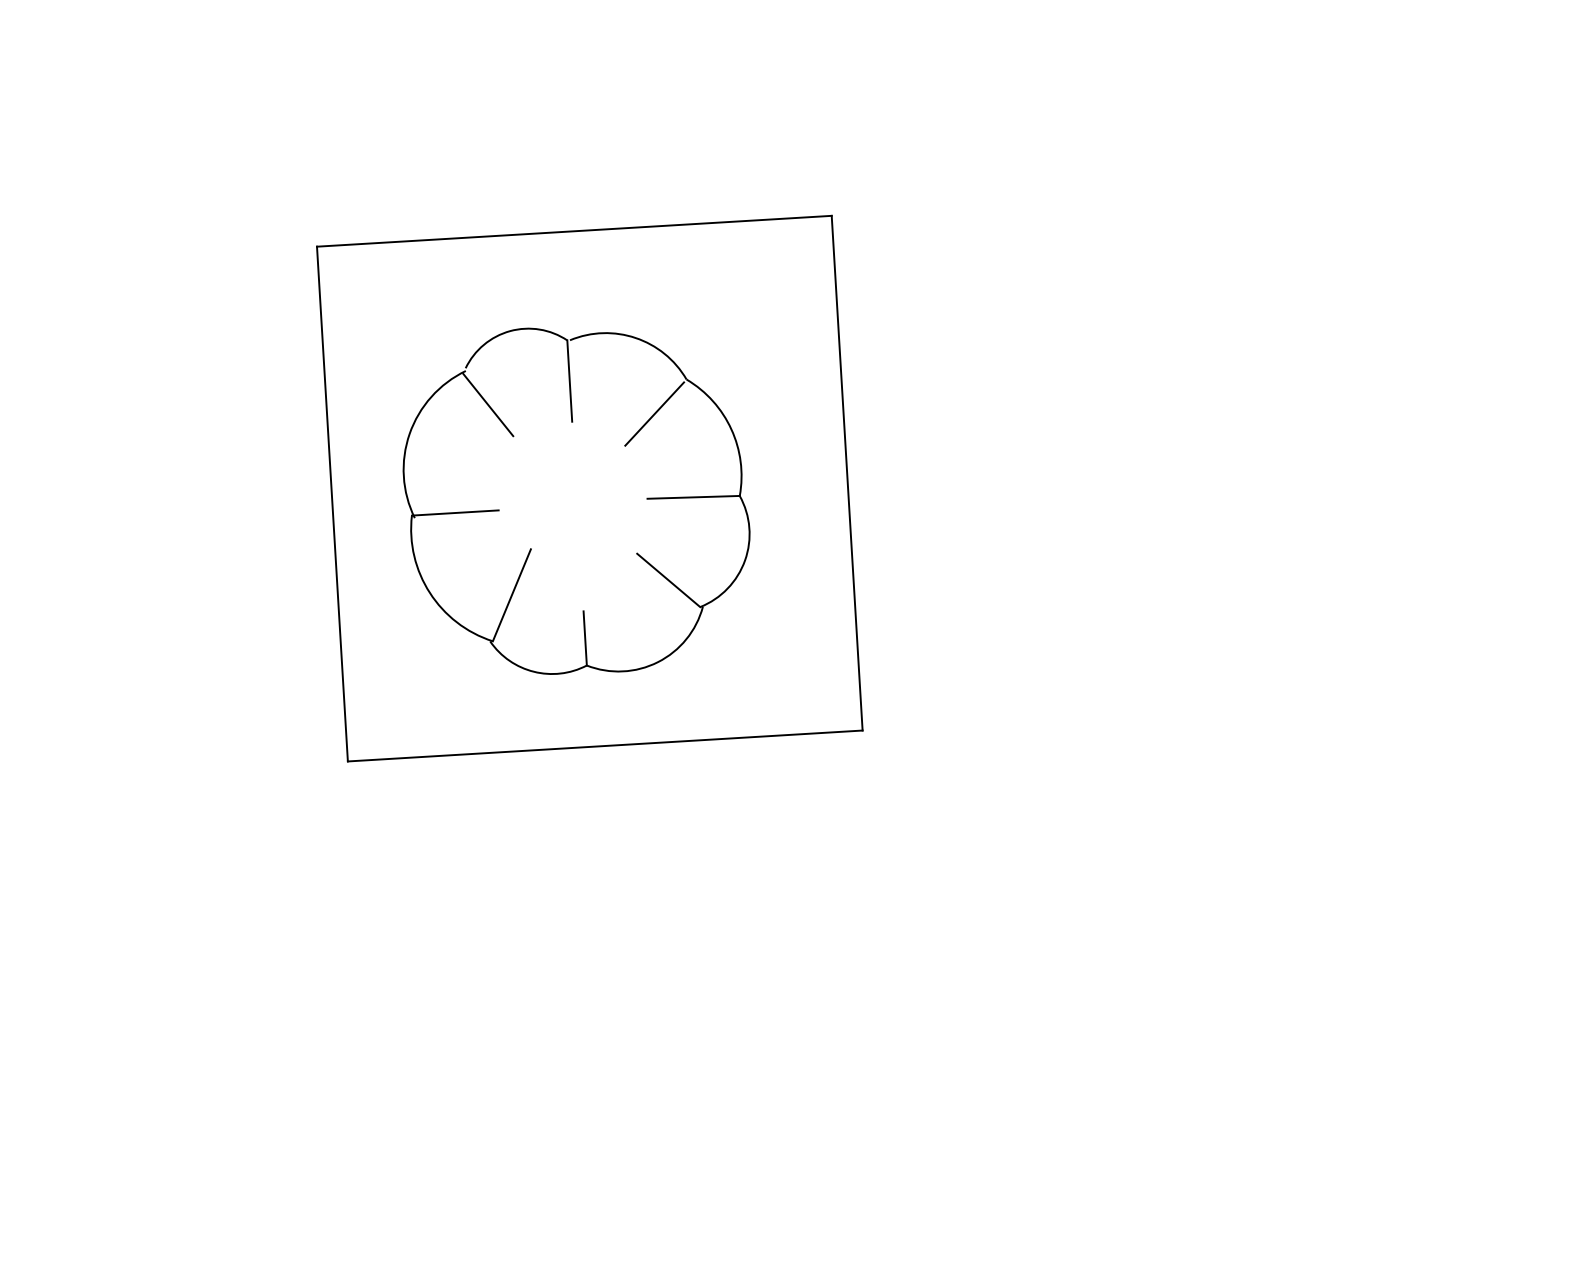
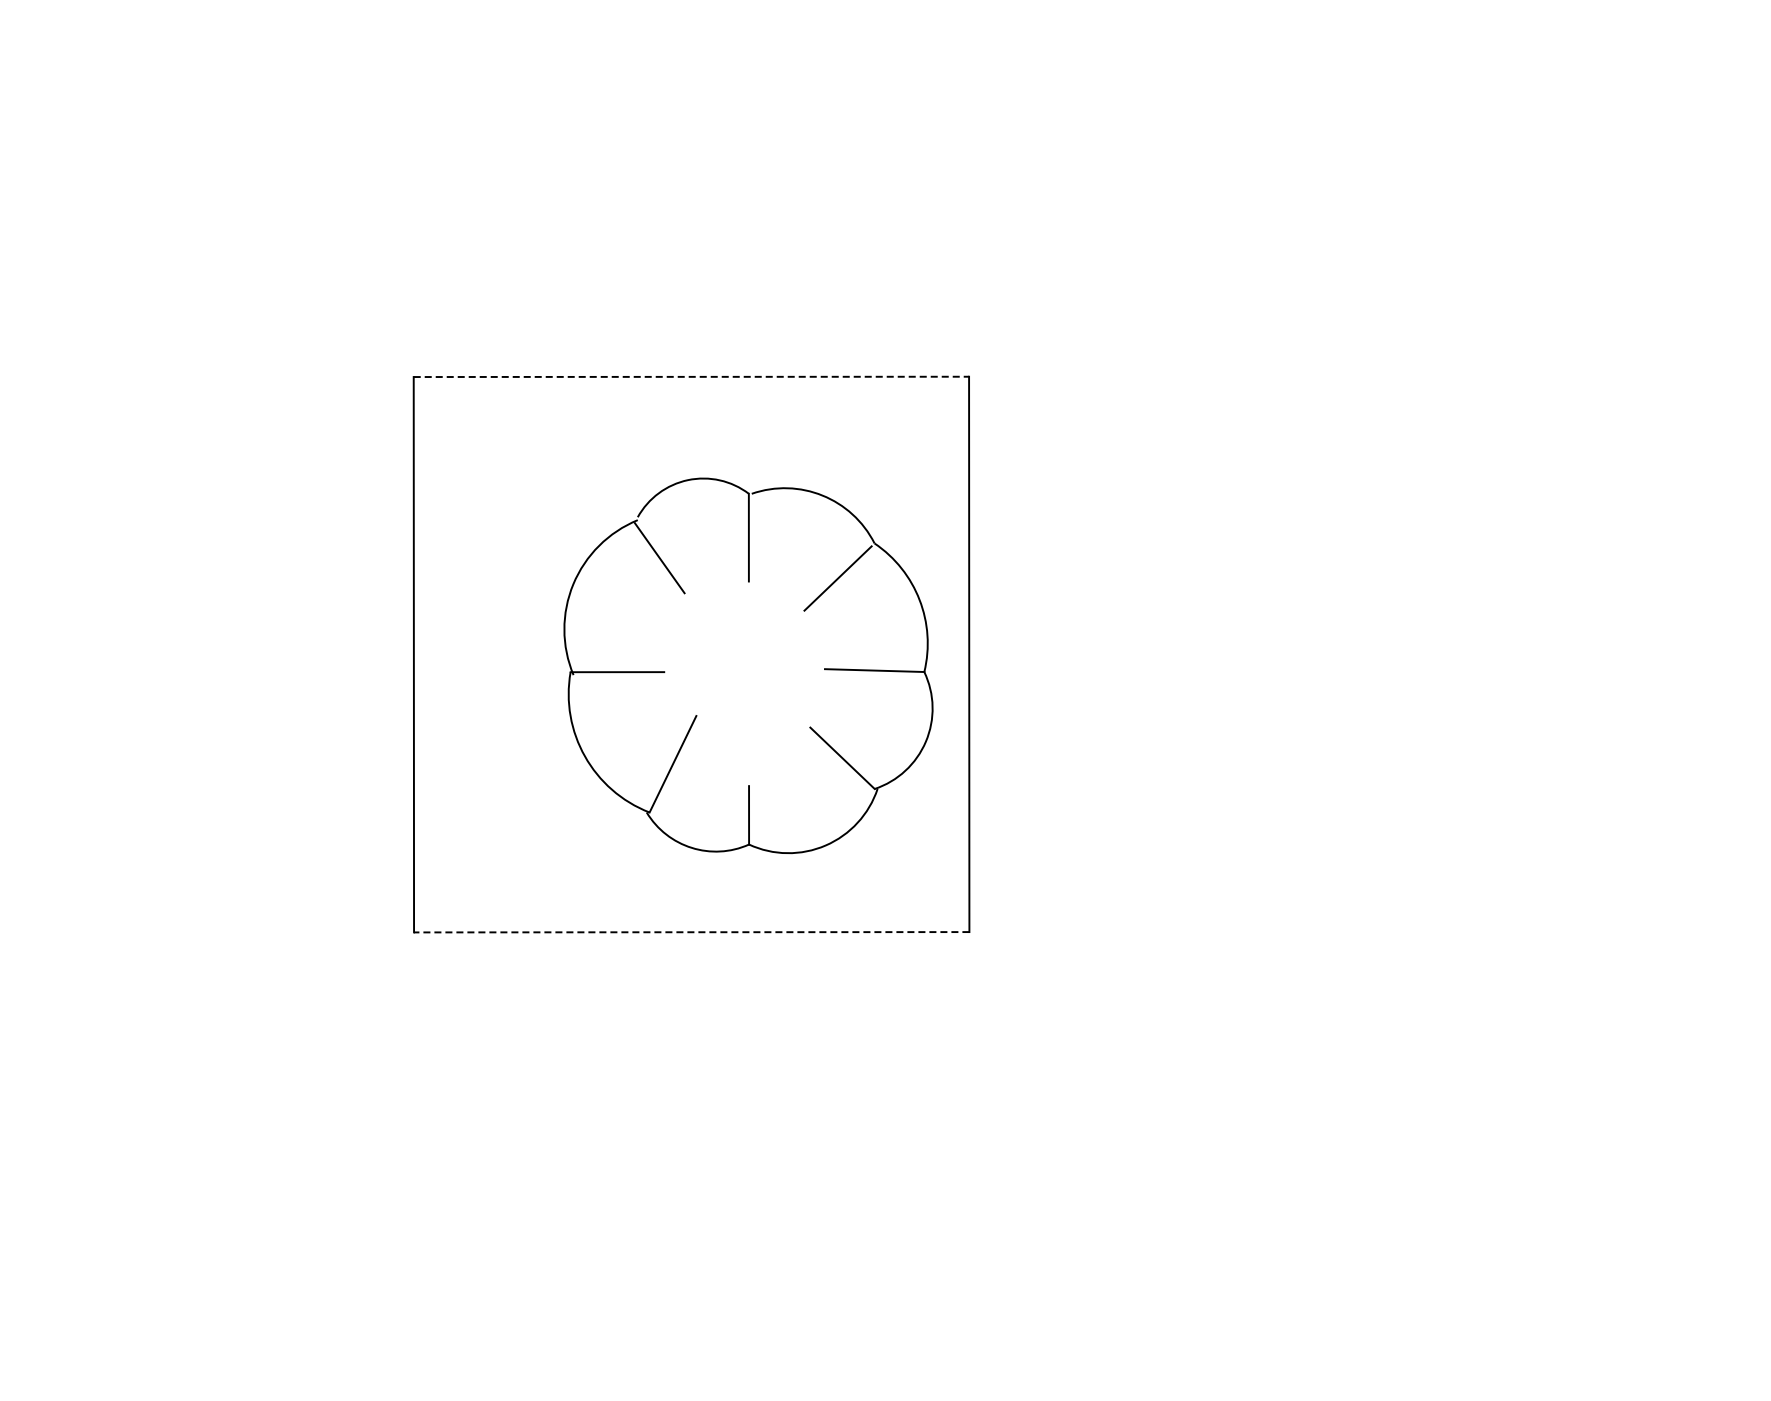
line: (574, 230) -> (691, 376), solid -> dashed
part: (531, 548) -> (697, 715), moved
line: (605, 746) -> (691, 932), solid -> dashed

